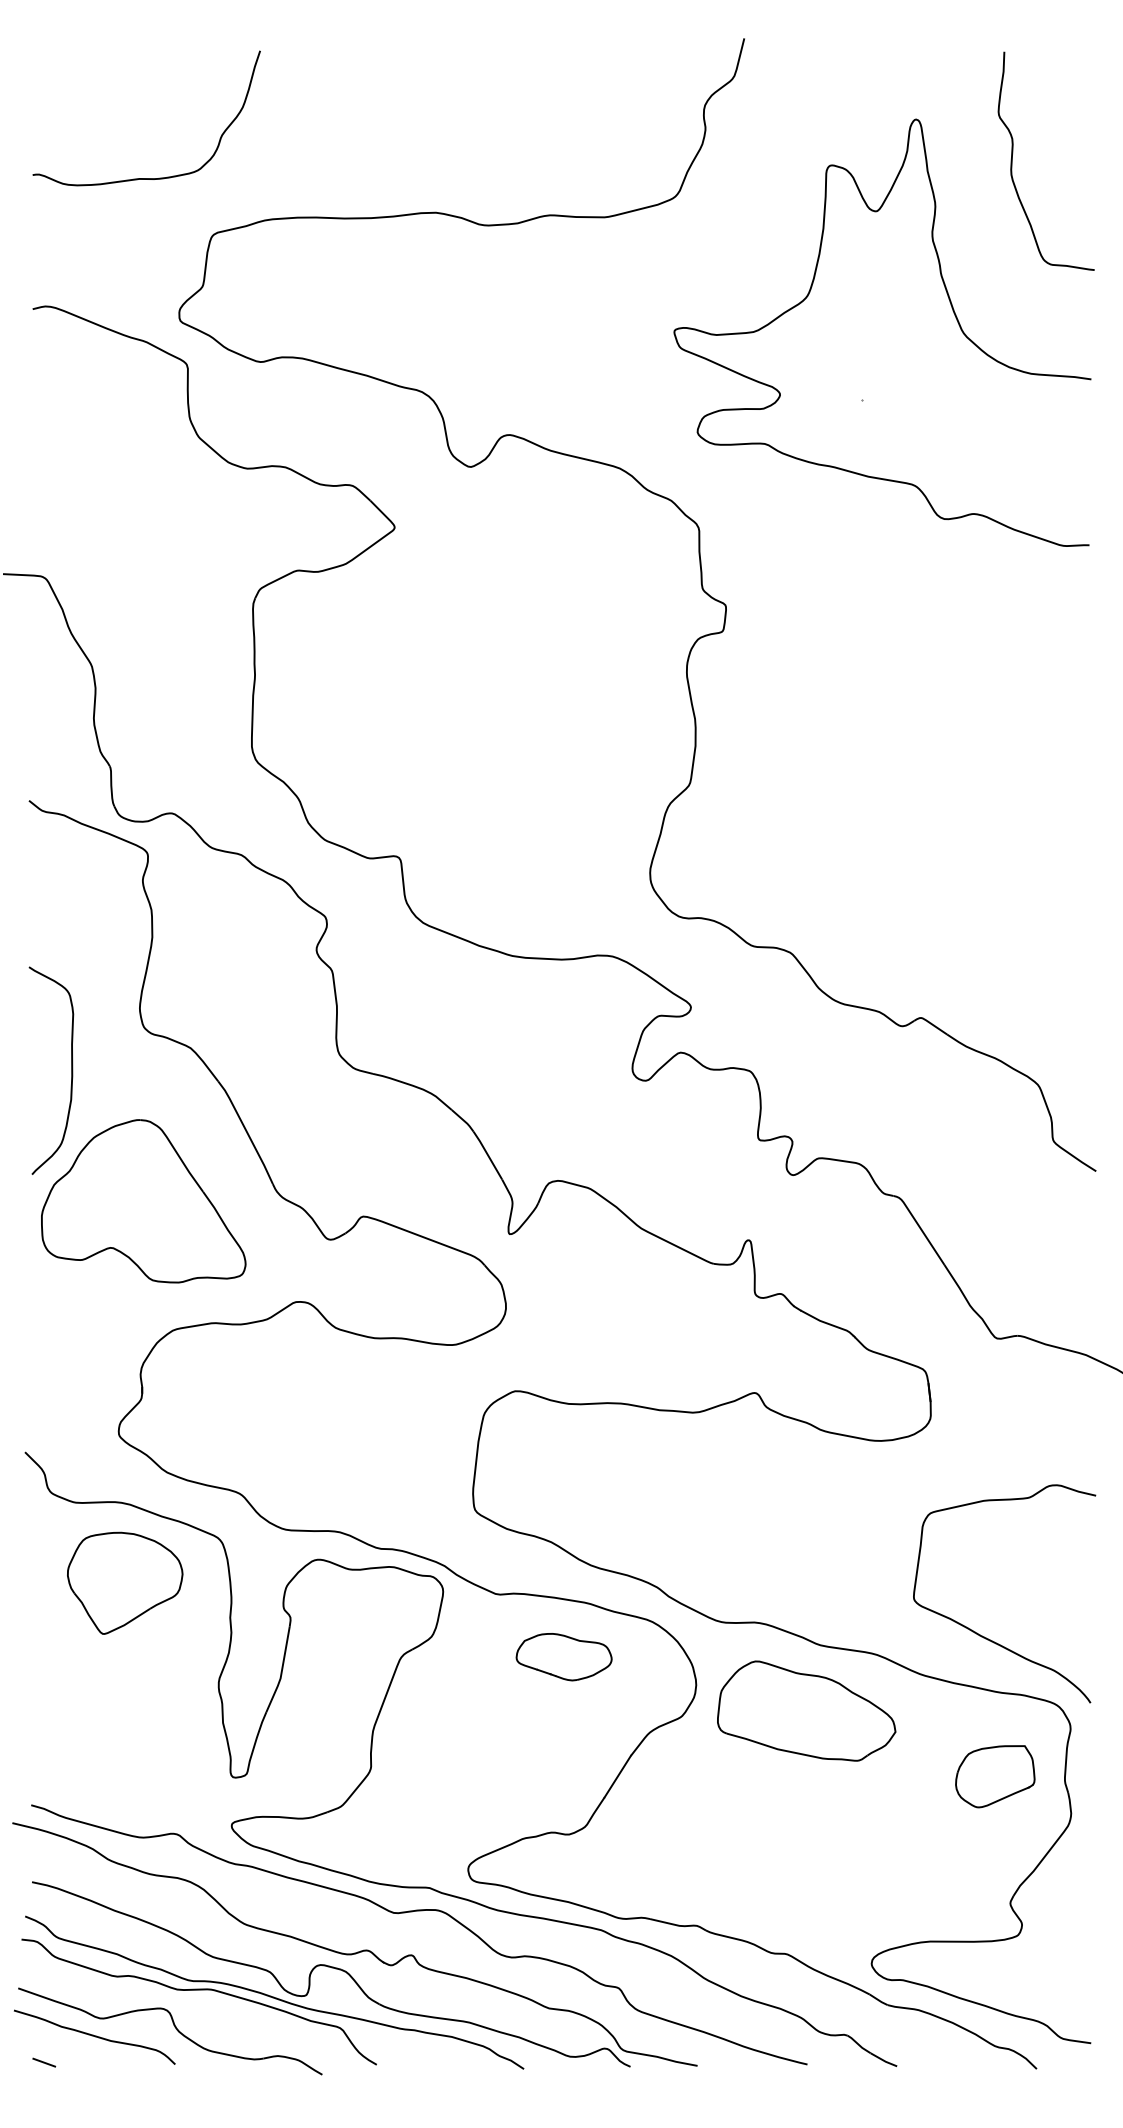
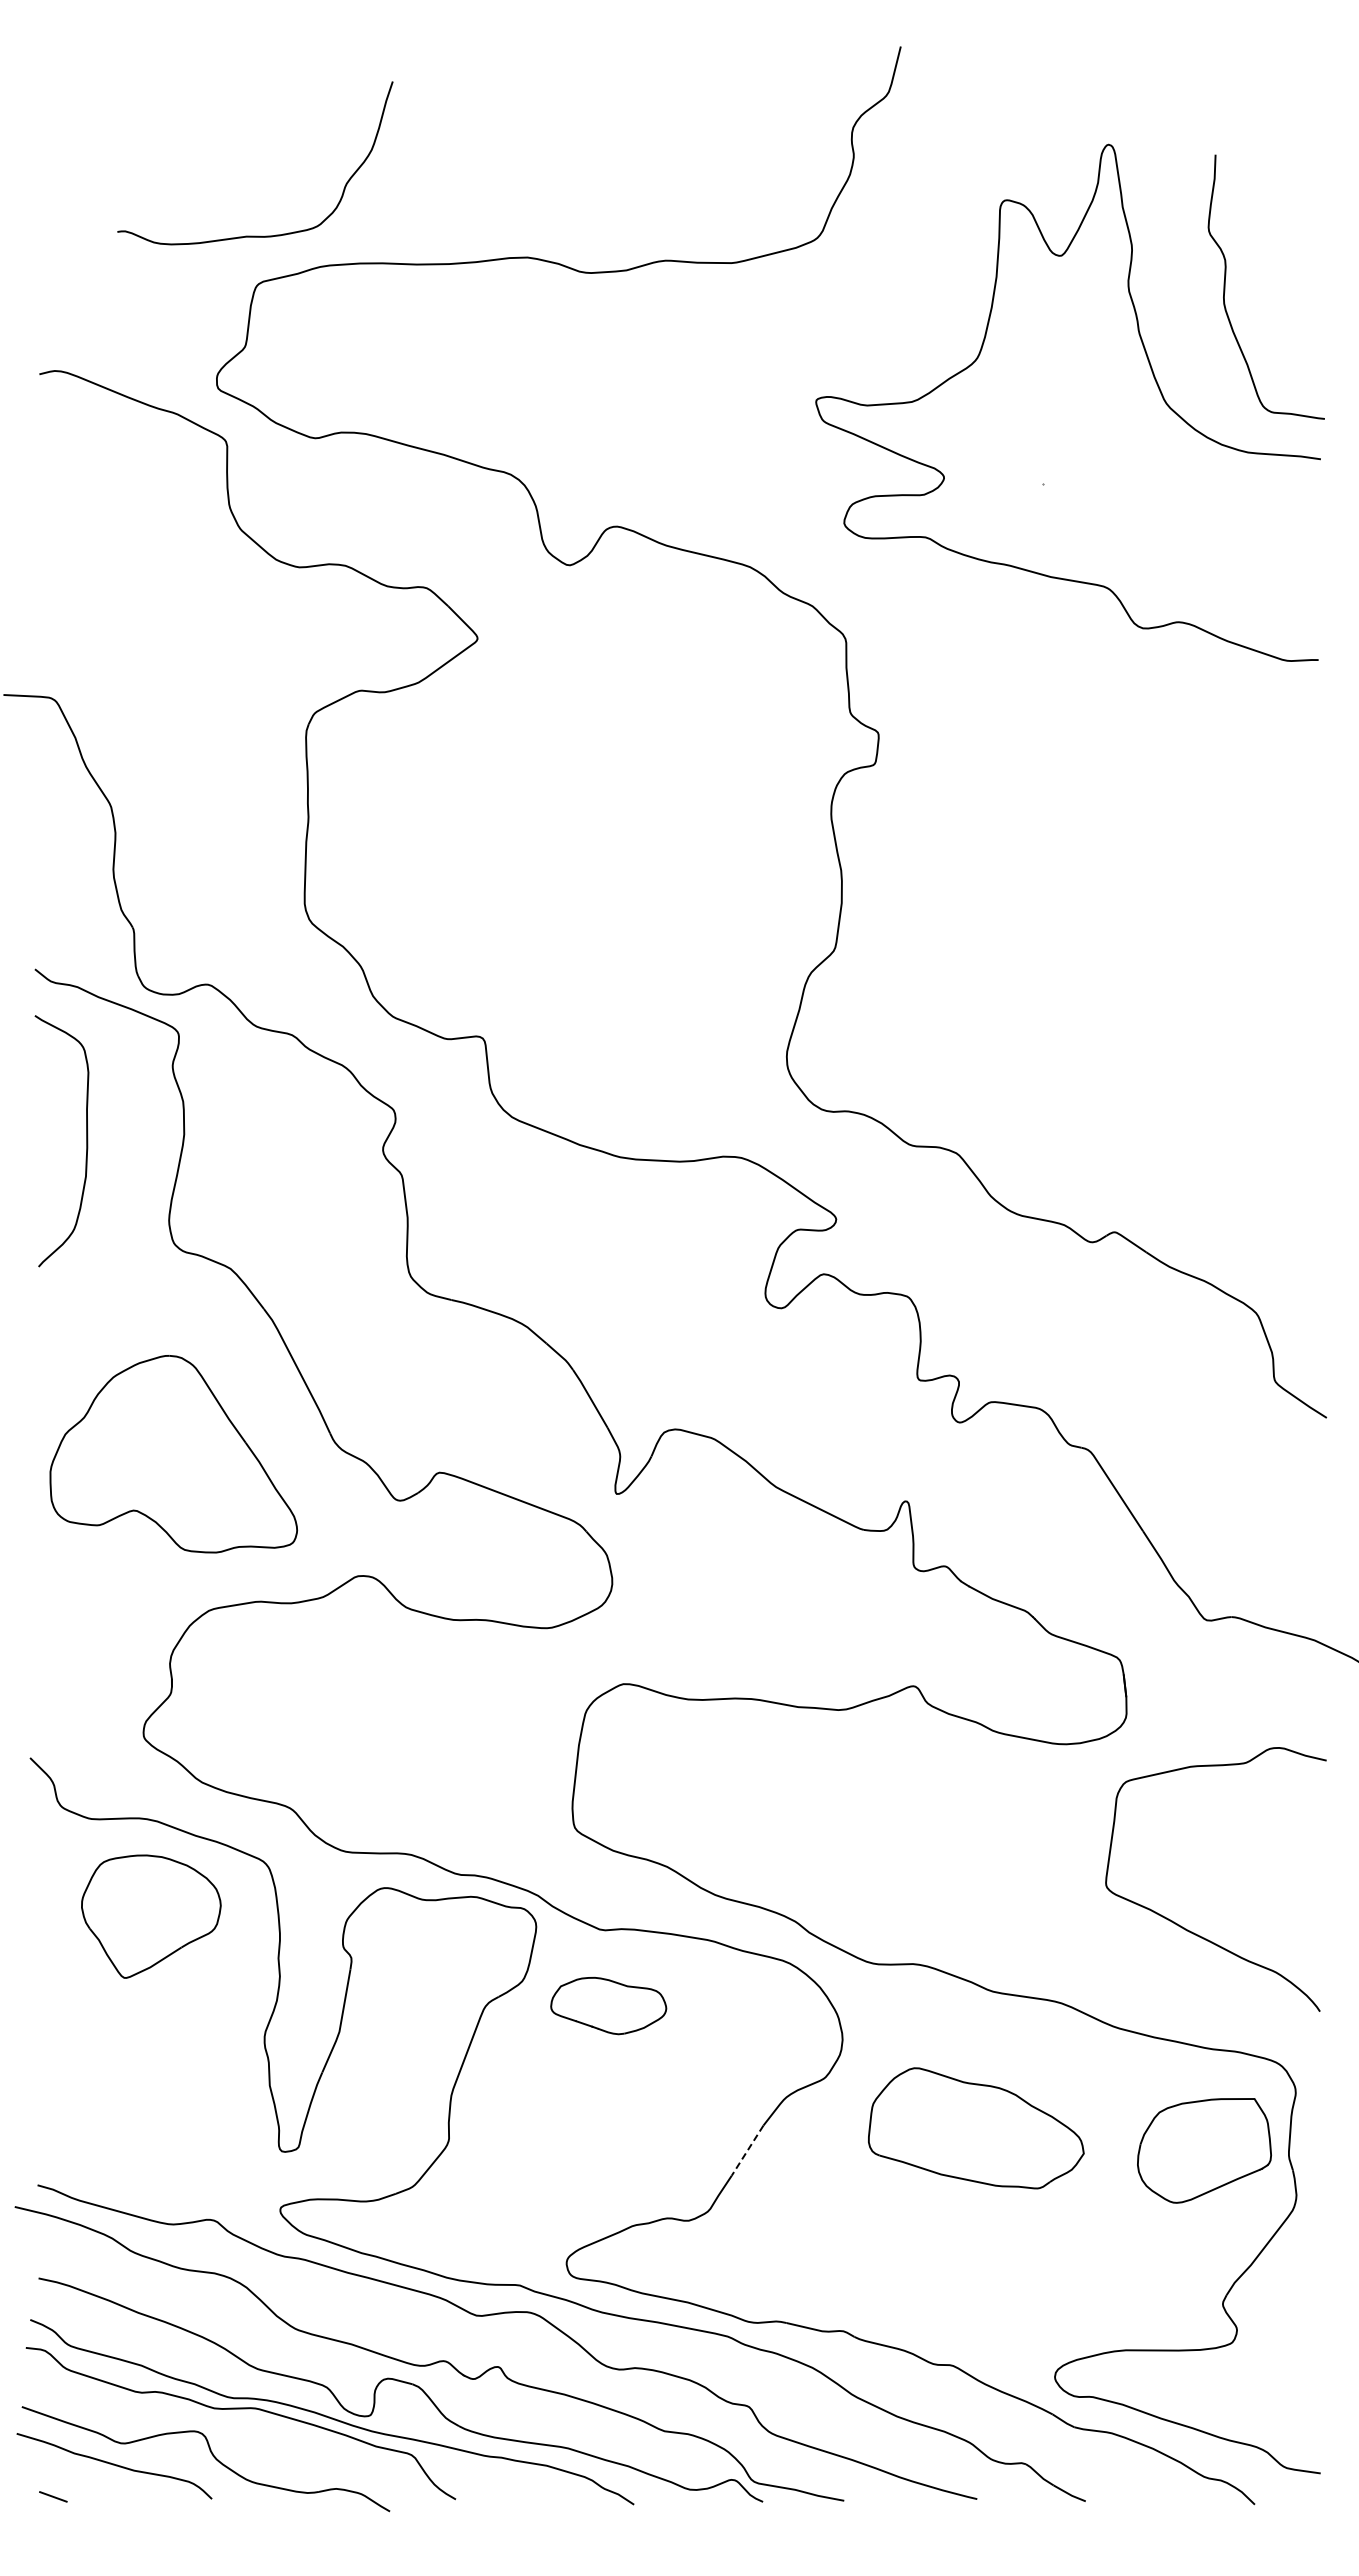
curve: (1012, 160) -> (1225, 286), moved
curve: (146, 178) -> (255, 235), moved
curve: (71, 1071) -> (86, 1141), moved
curve: (983, 1636) -> (1190, 1930), moved
part: (563, 1656) -> (608, 2005), moved
part: (806, 1711) -> (976, 2128), moved
line: (617, 1776) -> (747, 2150), solid -> dashed
part: (995, 1776) -> (1204, 2150), size x1.4

